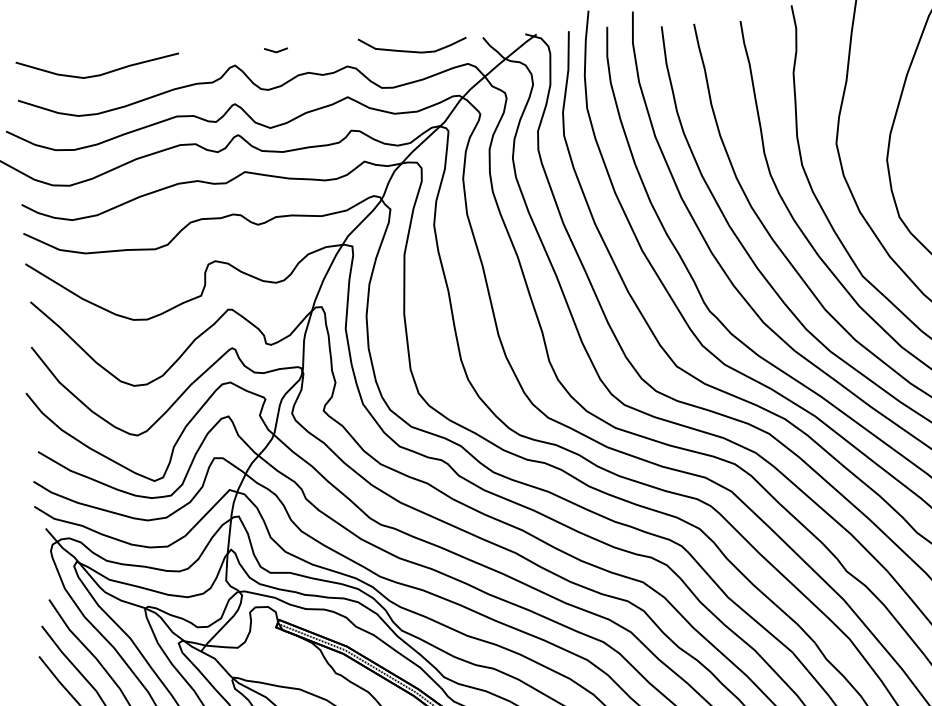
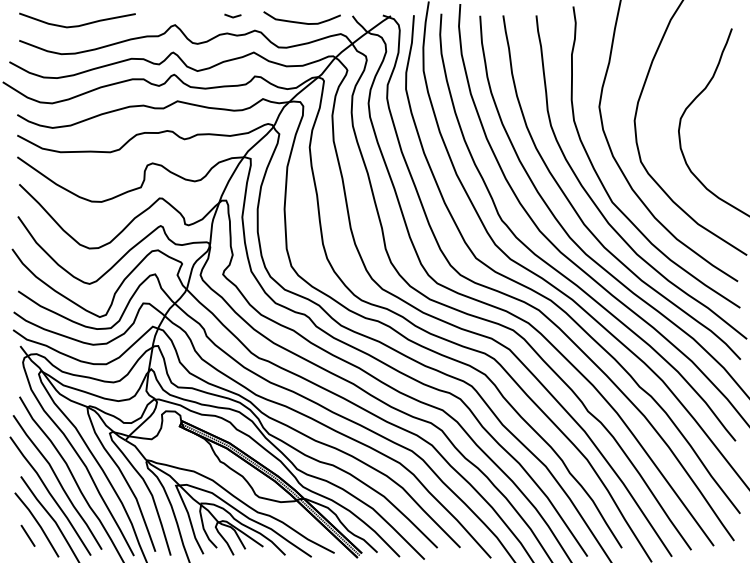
line: (275, 50) -> (232, 16), moved

